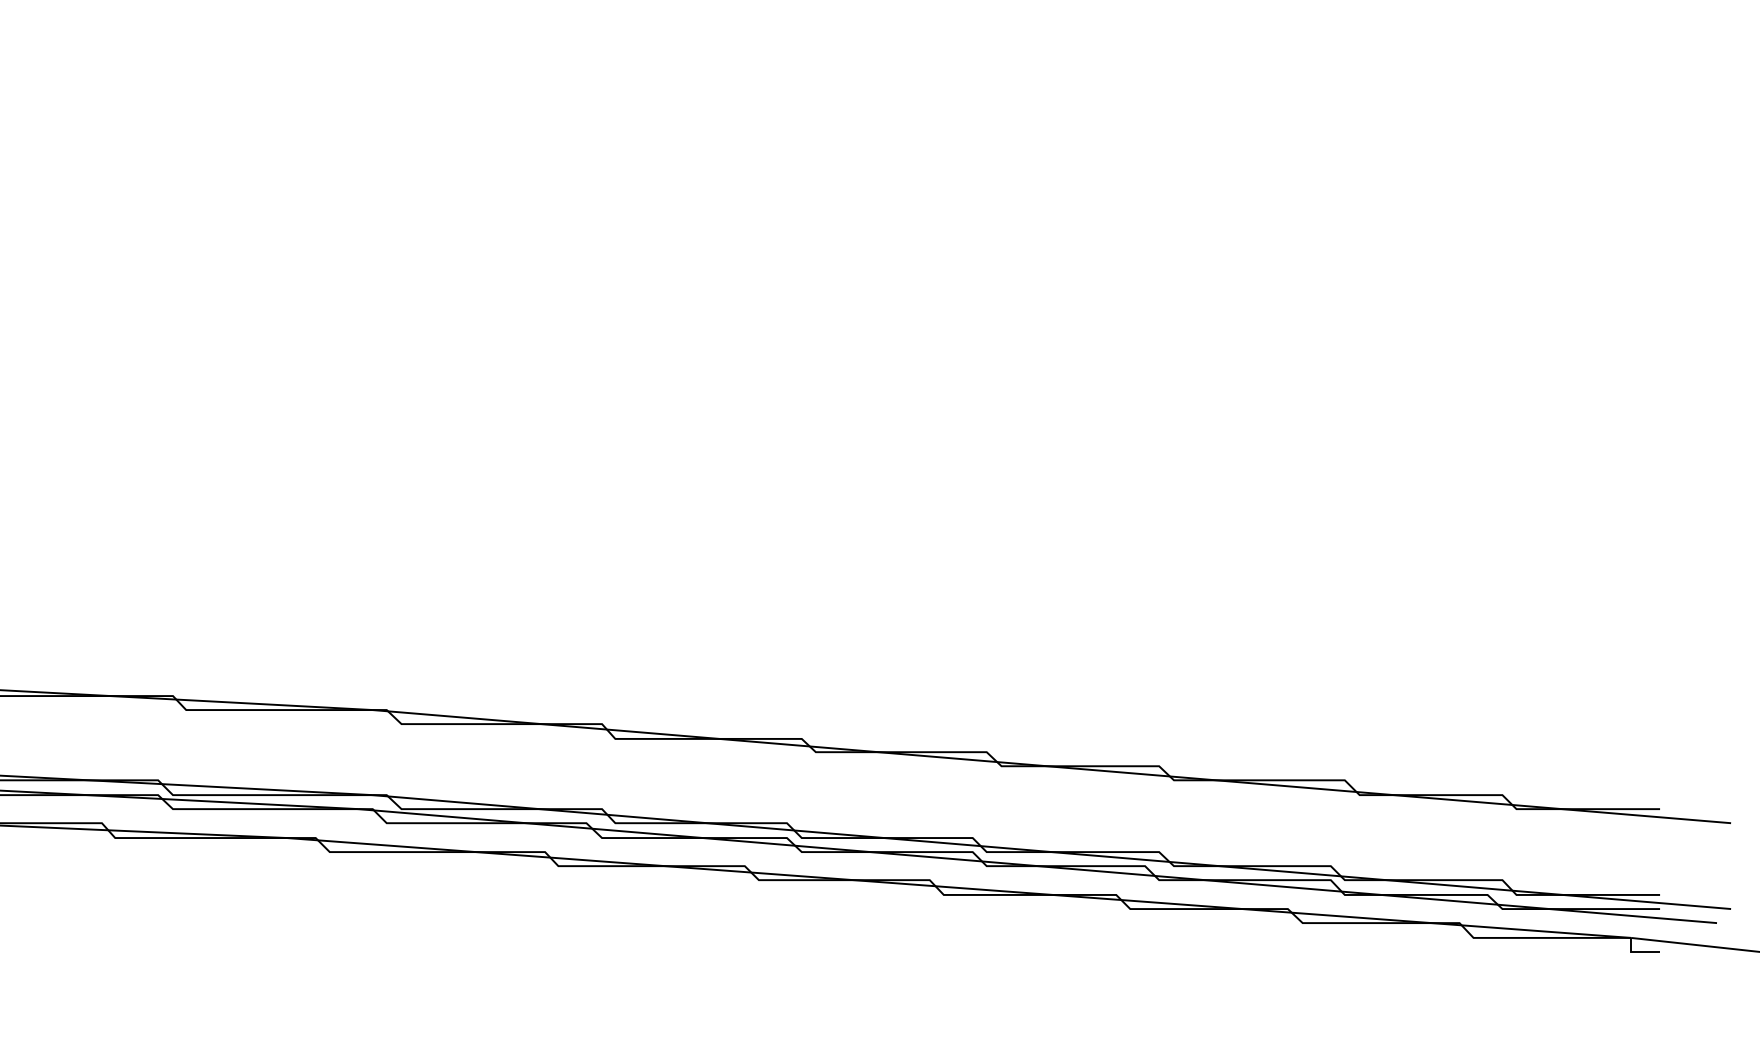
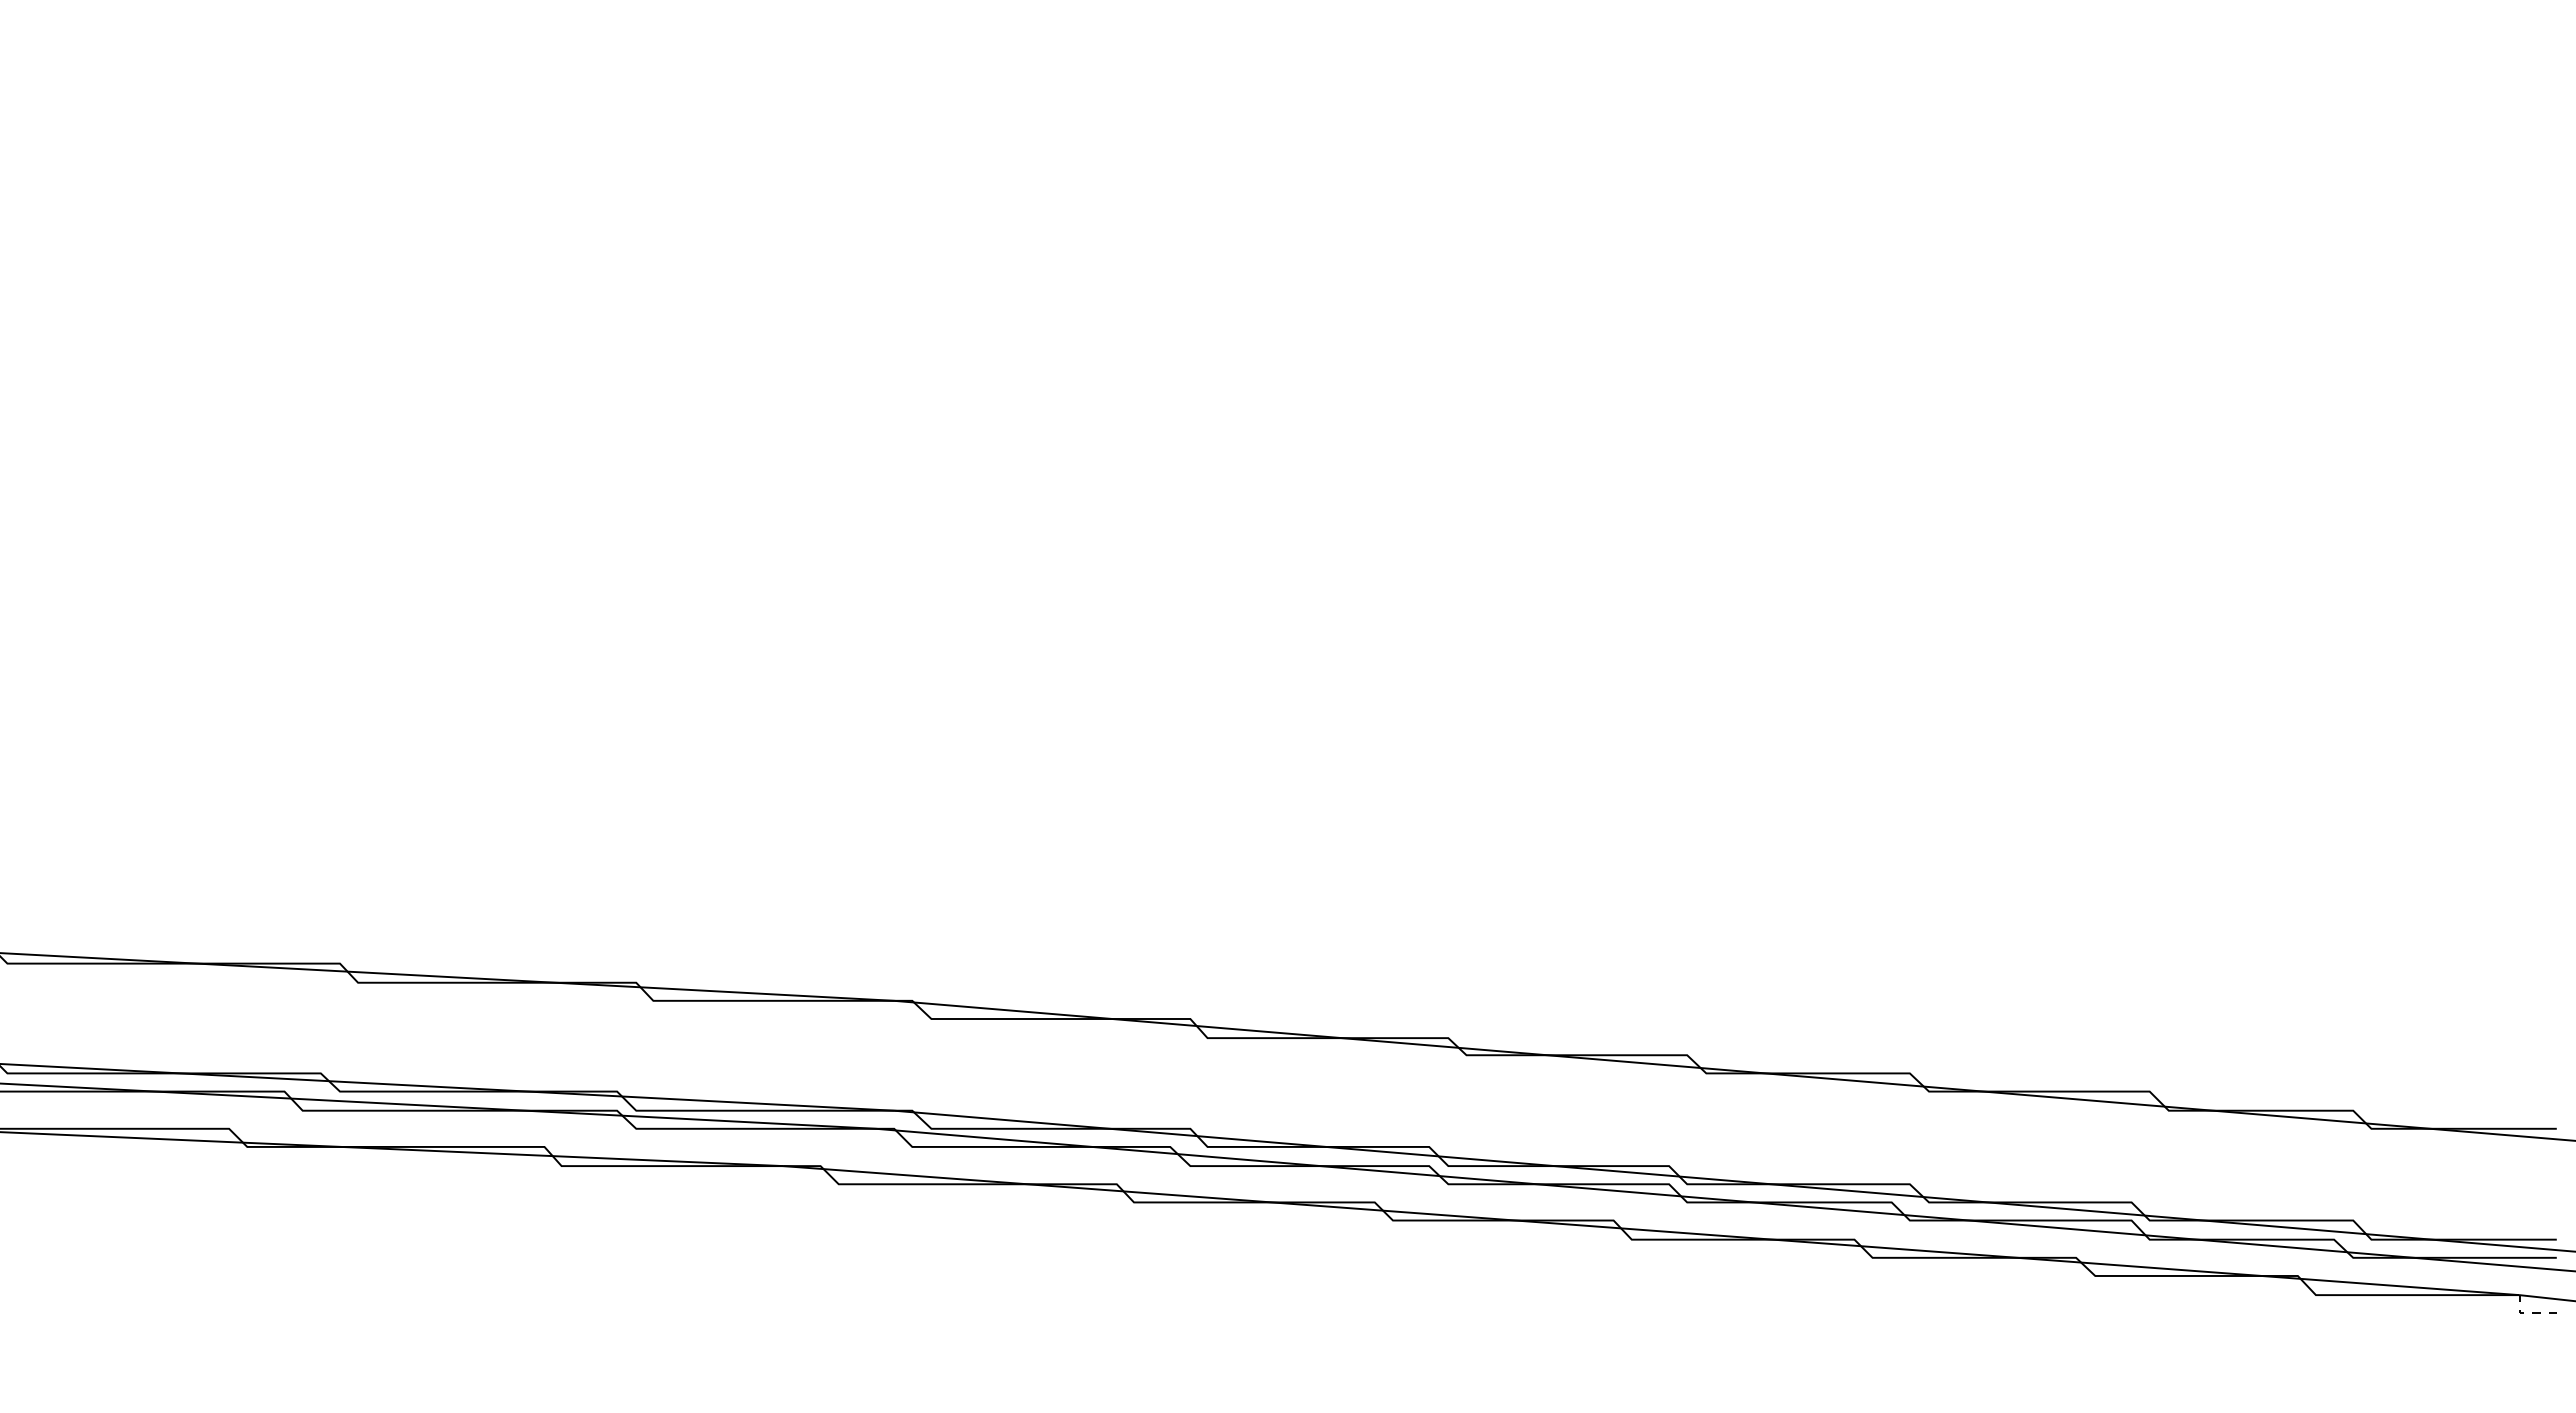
line: (1638, 952) -> (2529, 1313), solid -> dashed

